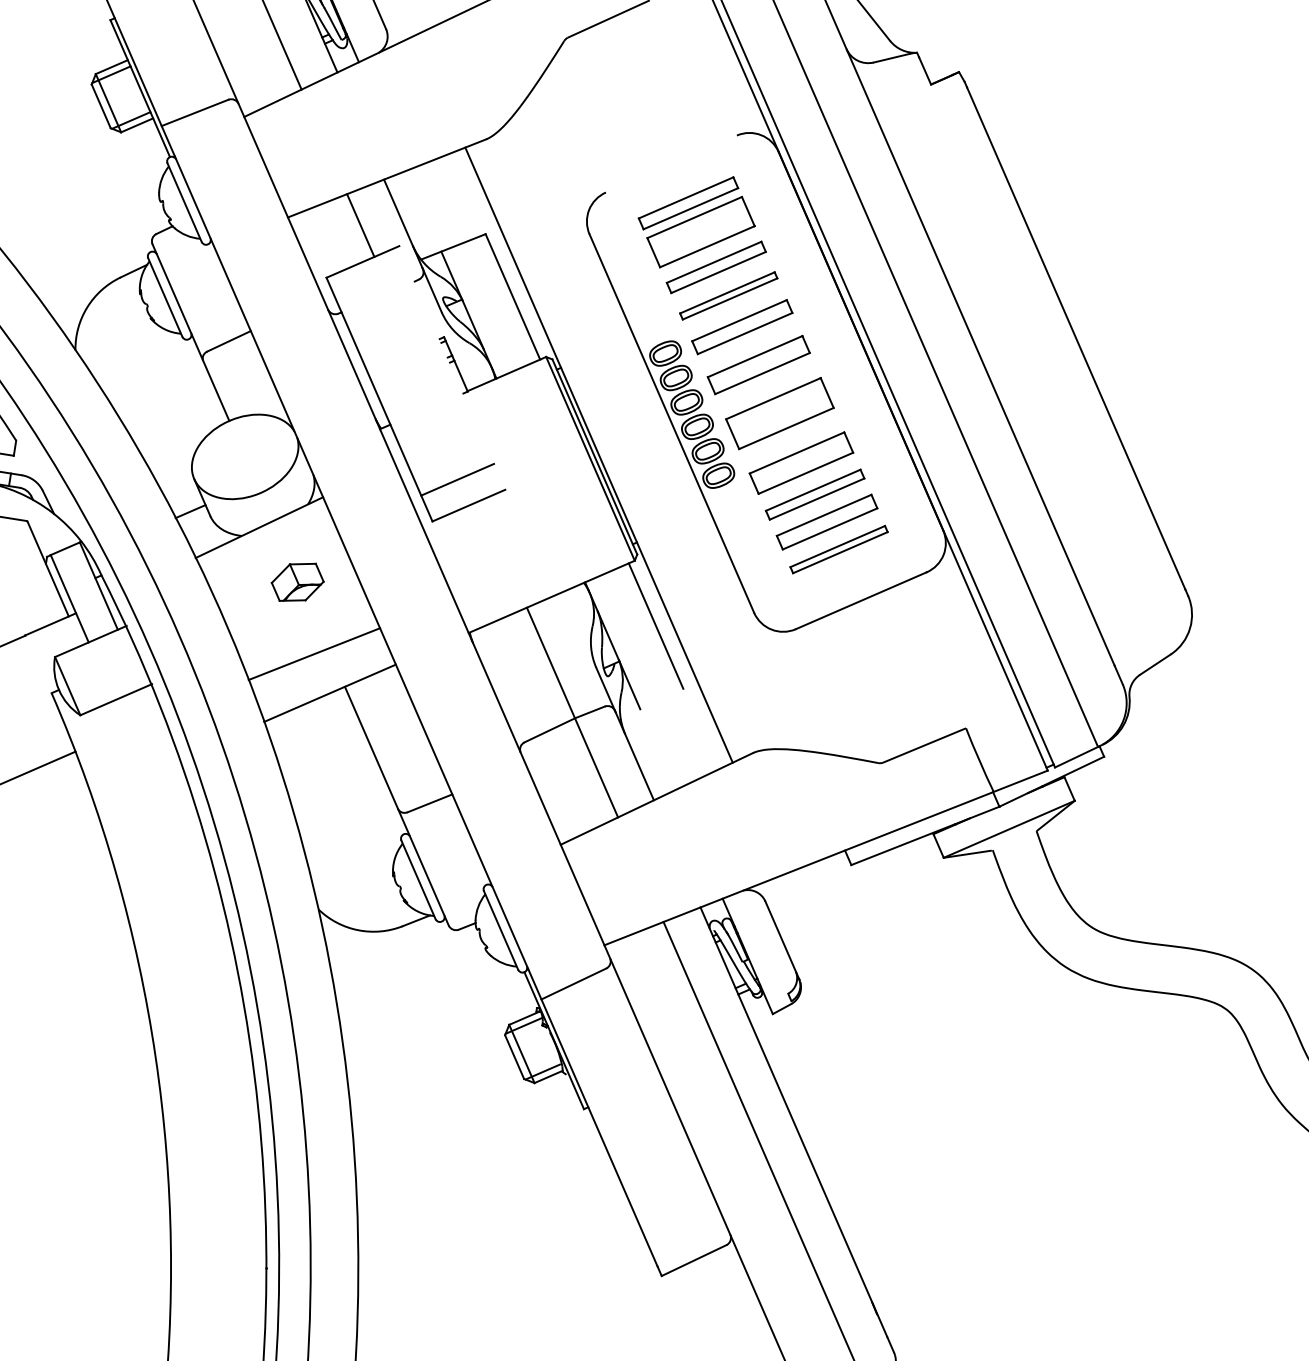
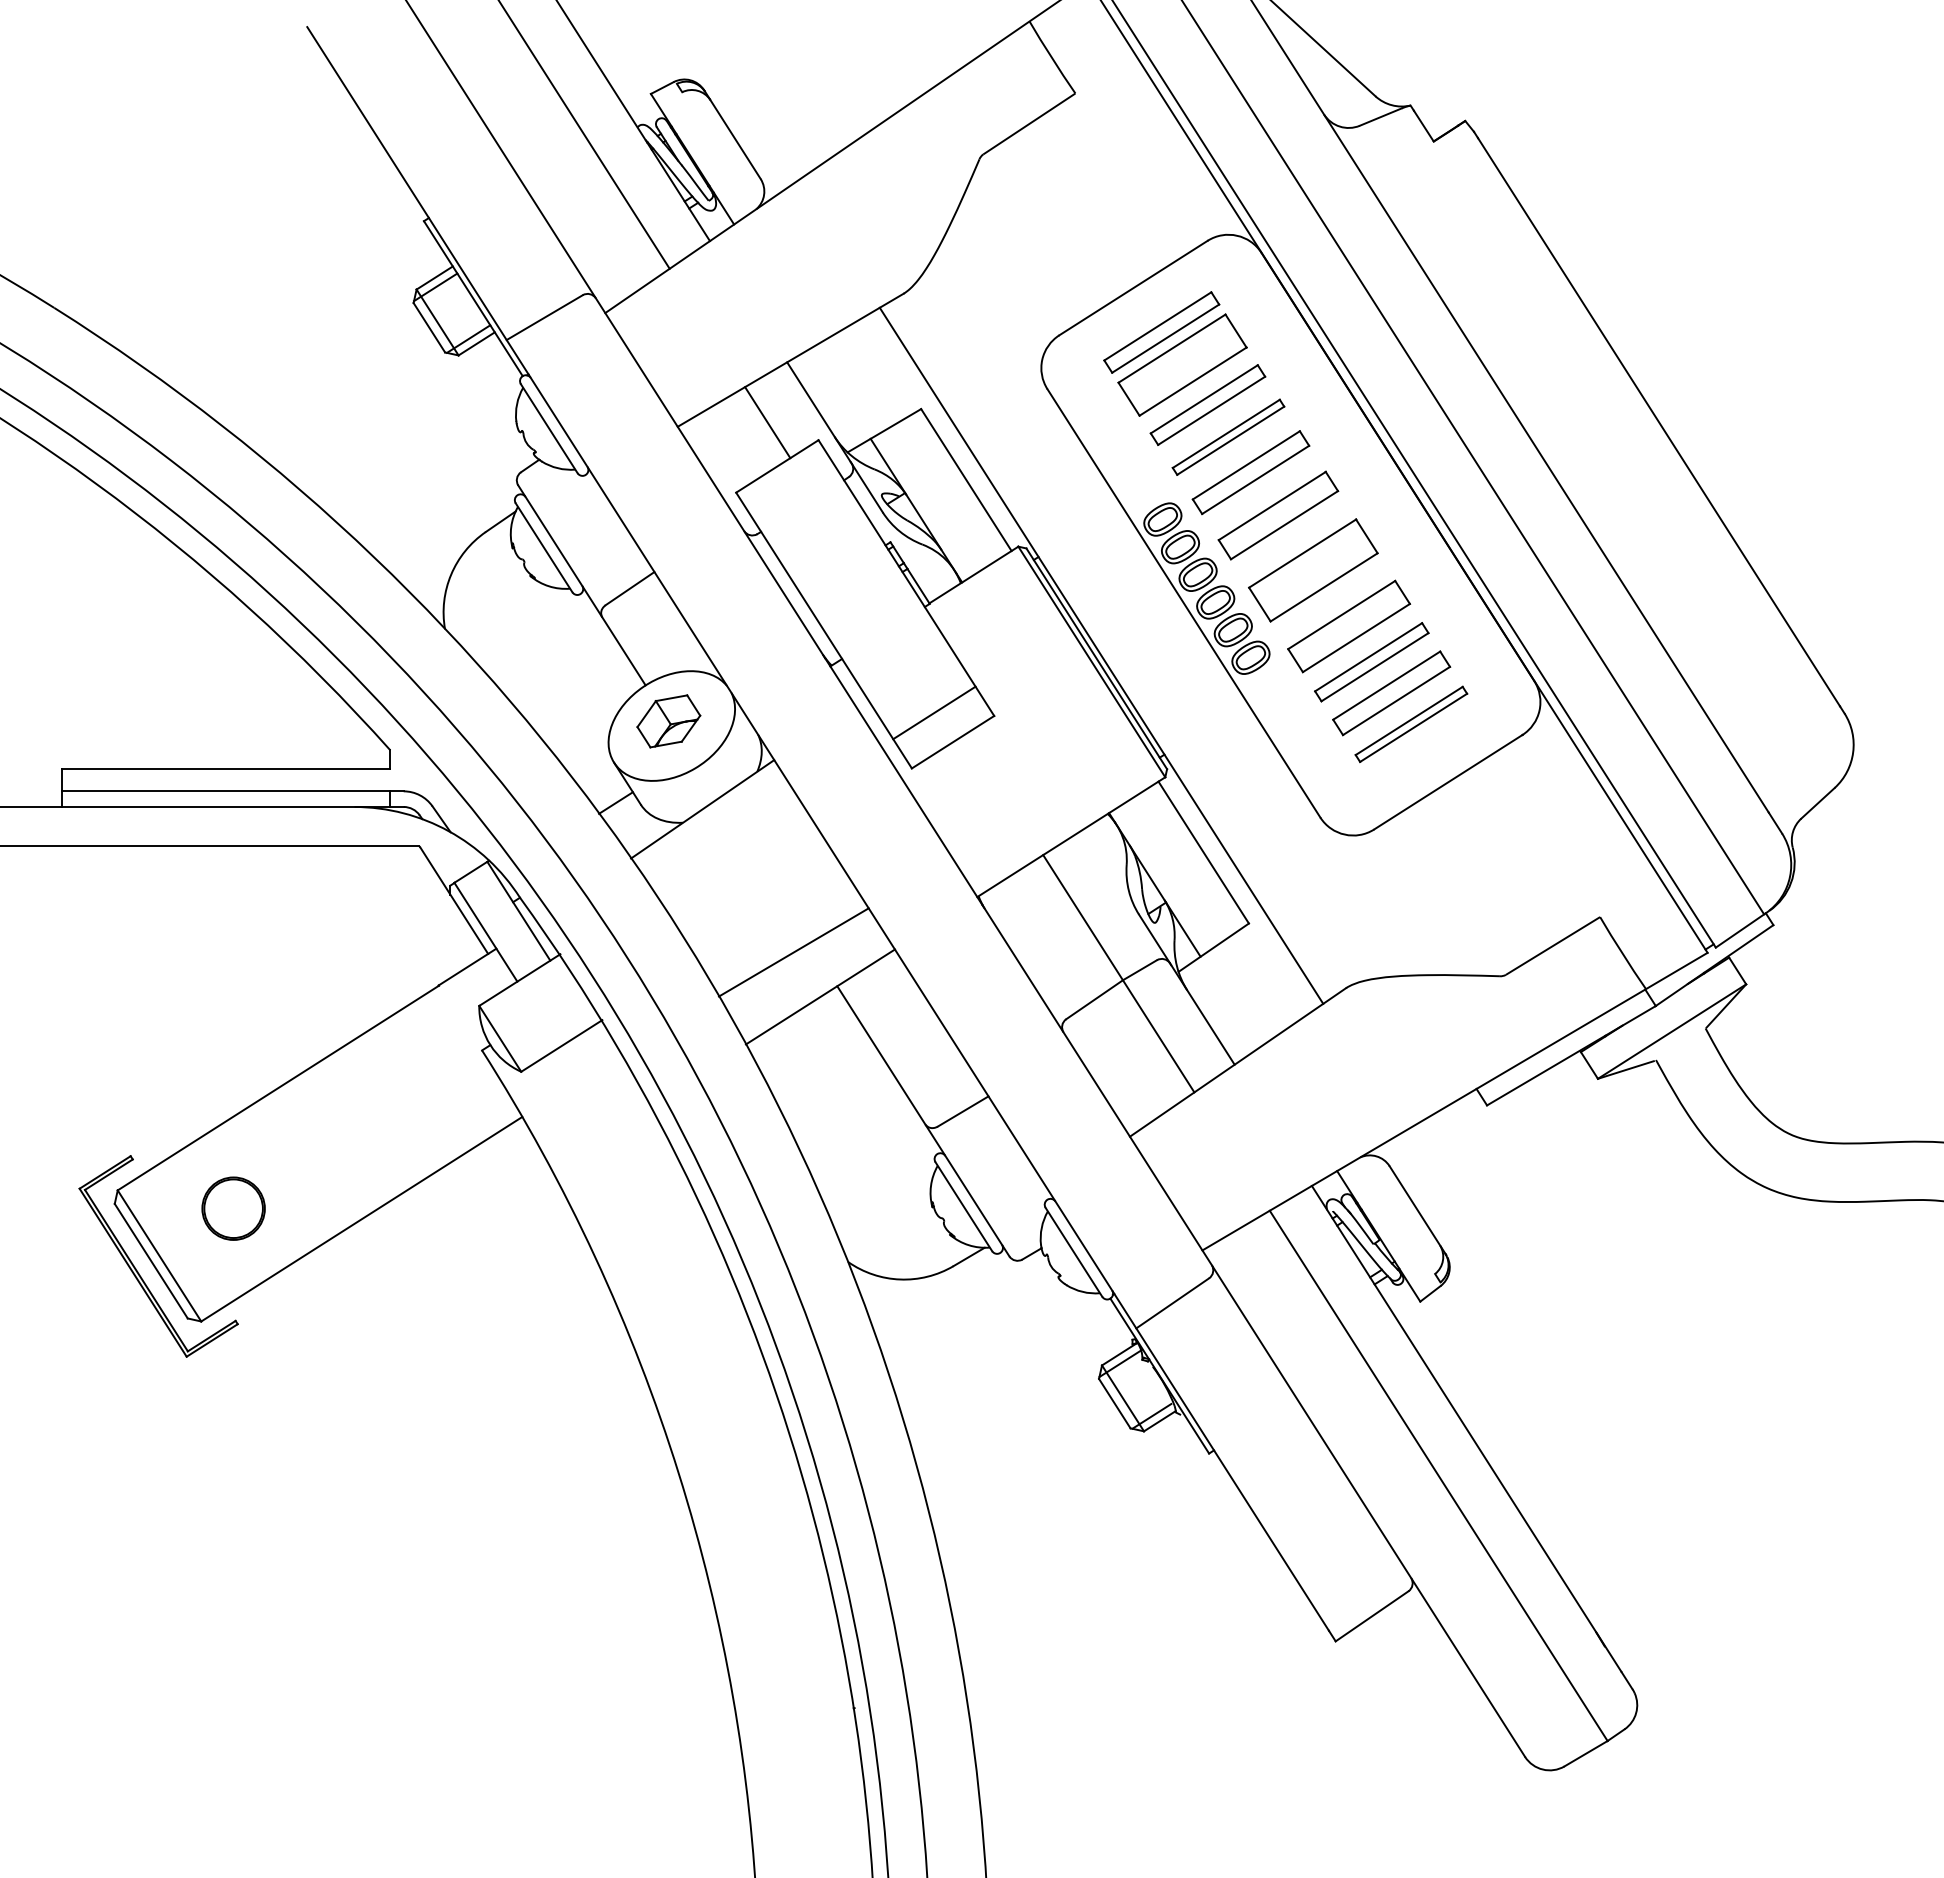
line: (671, 163) -> (1133, 287), added
line: (452, 367) -> (906, 577), added
part: (297, 582) -> (668, 721), moved
line: (651, 703) -> (1213, 947), added

